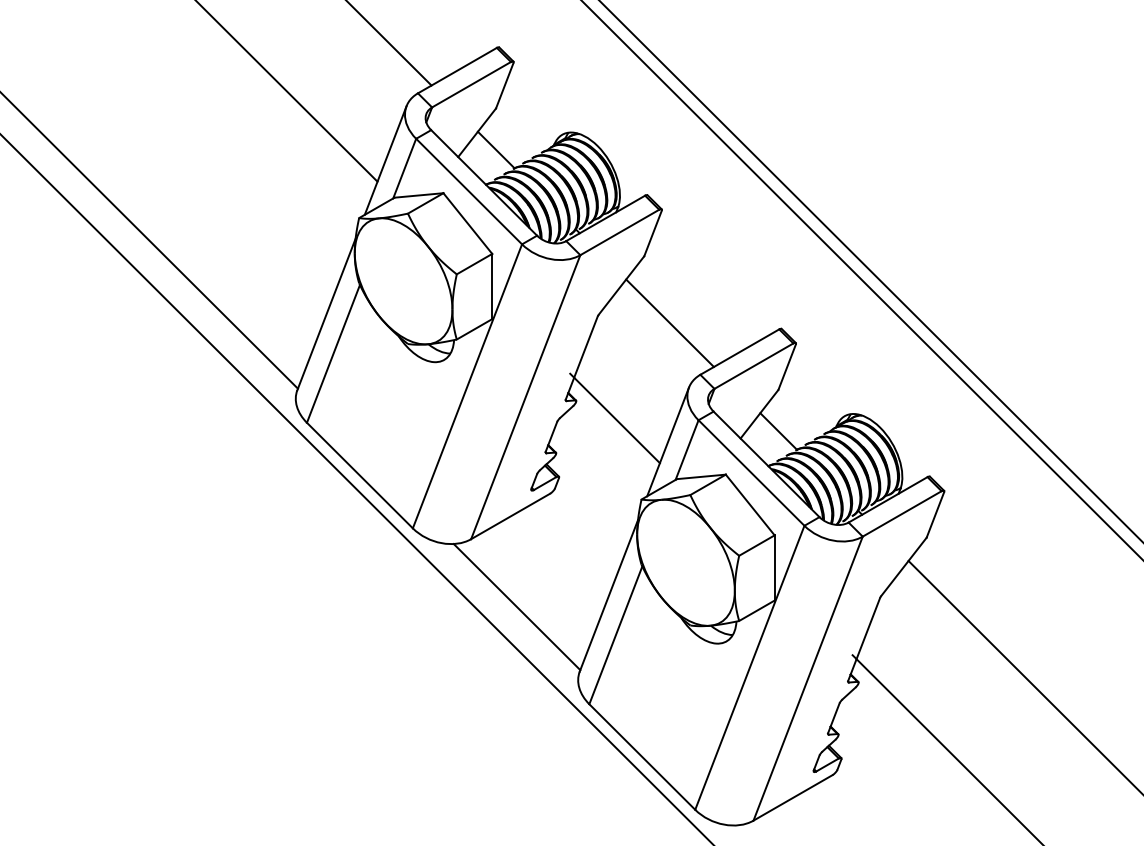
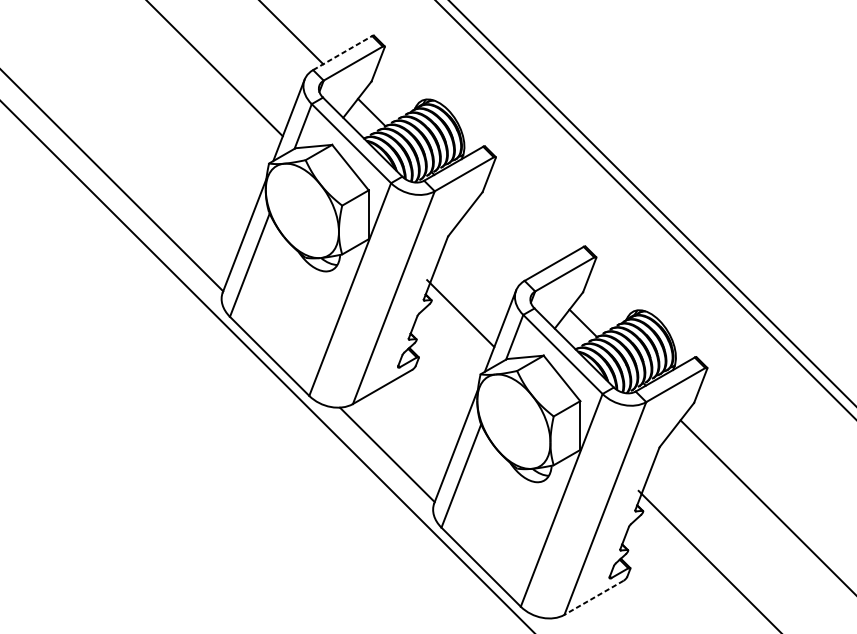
line: (457, 70) -> (342, 52), solid -> dashed
line: (669, 322) -> (501, 241), removed
line: (792, 797) -> (593, 597), solid -> dashed

